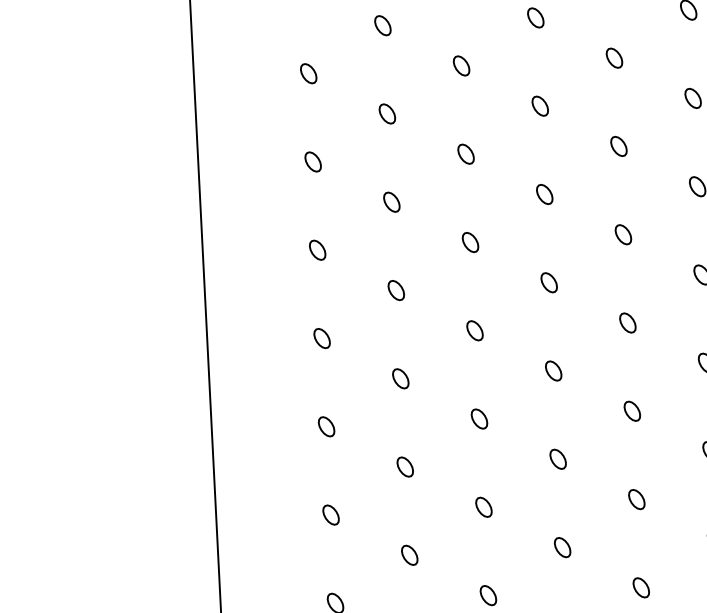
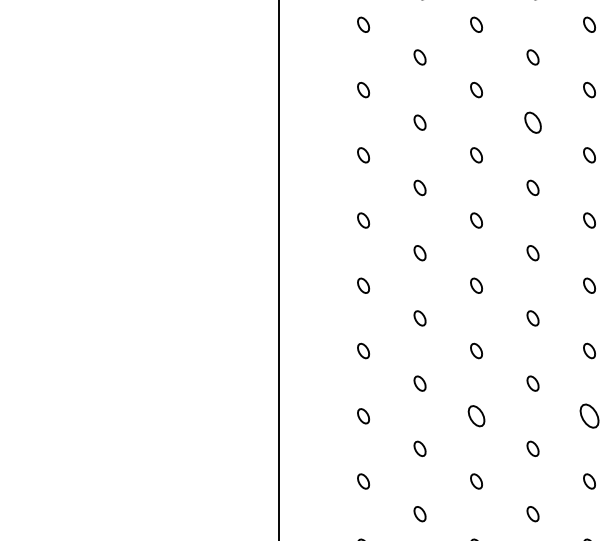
part: (539, 105) -> (532, 122), size x1.4
part: (636, 499) -> (589, 416), size x1.6
part: (483, 507) -> (476, 416), size x1.4

